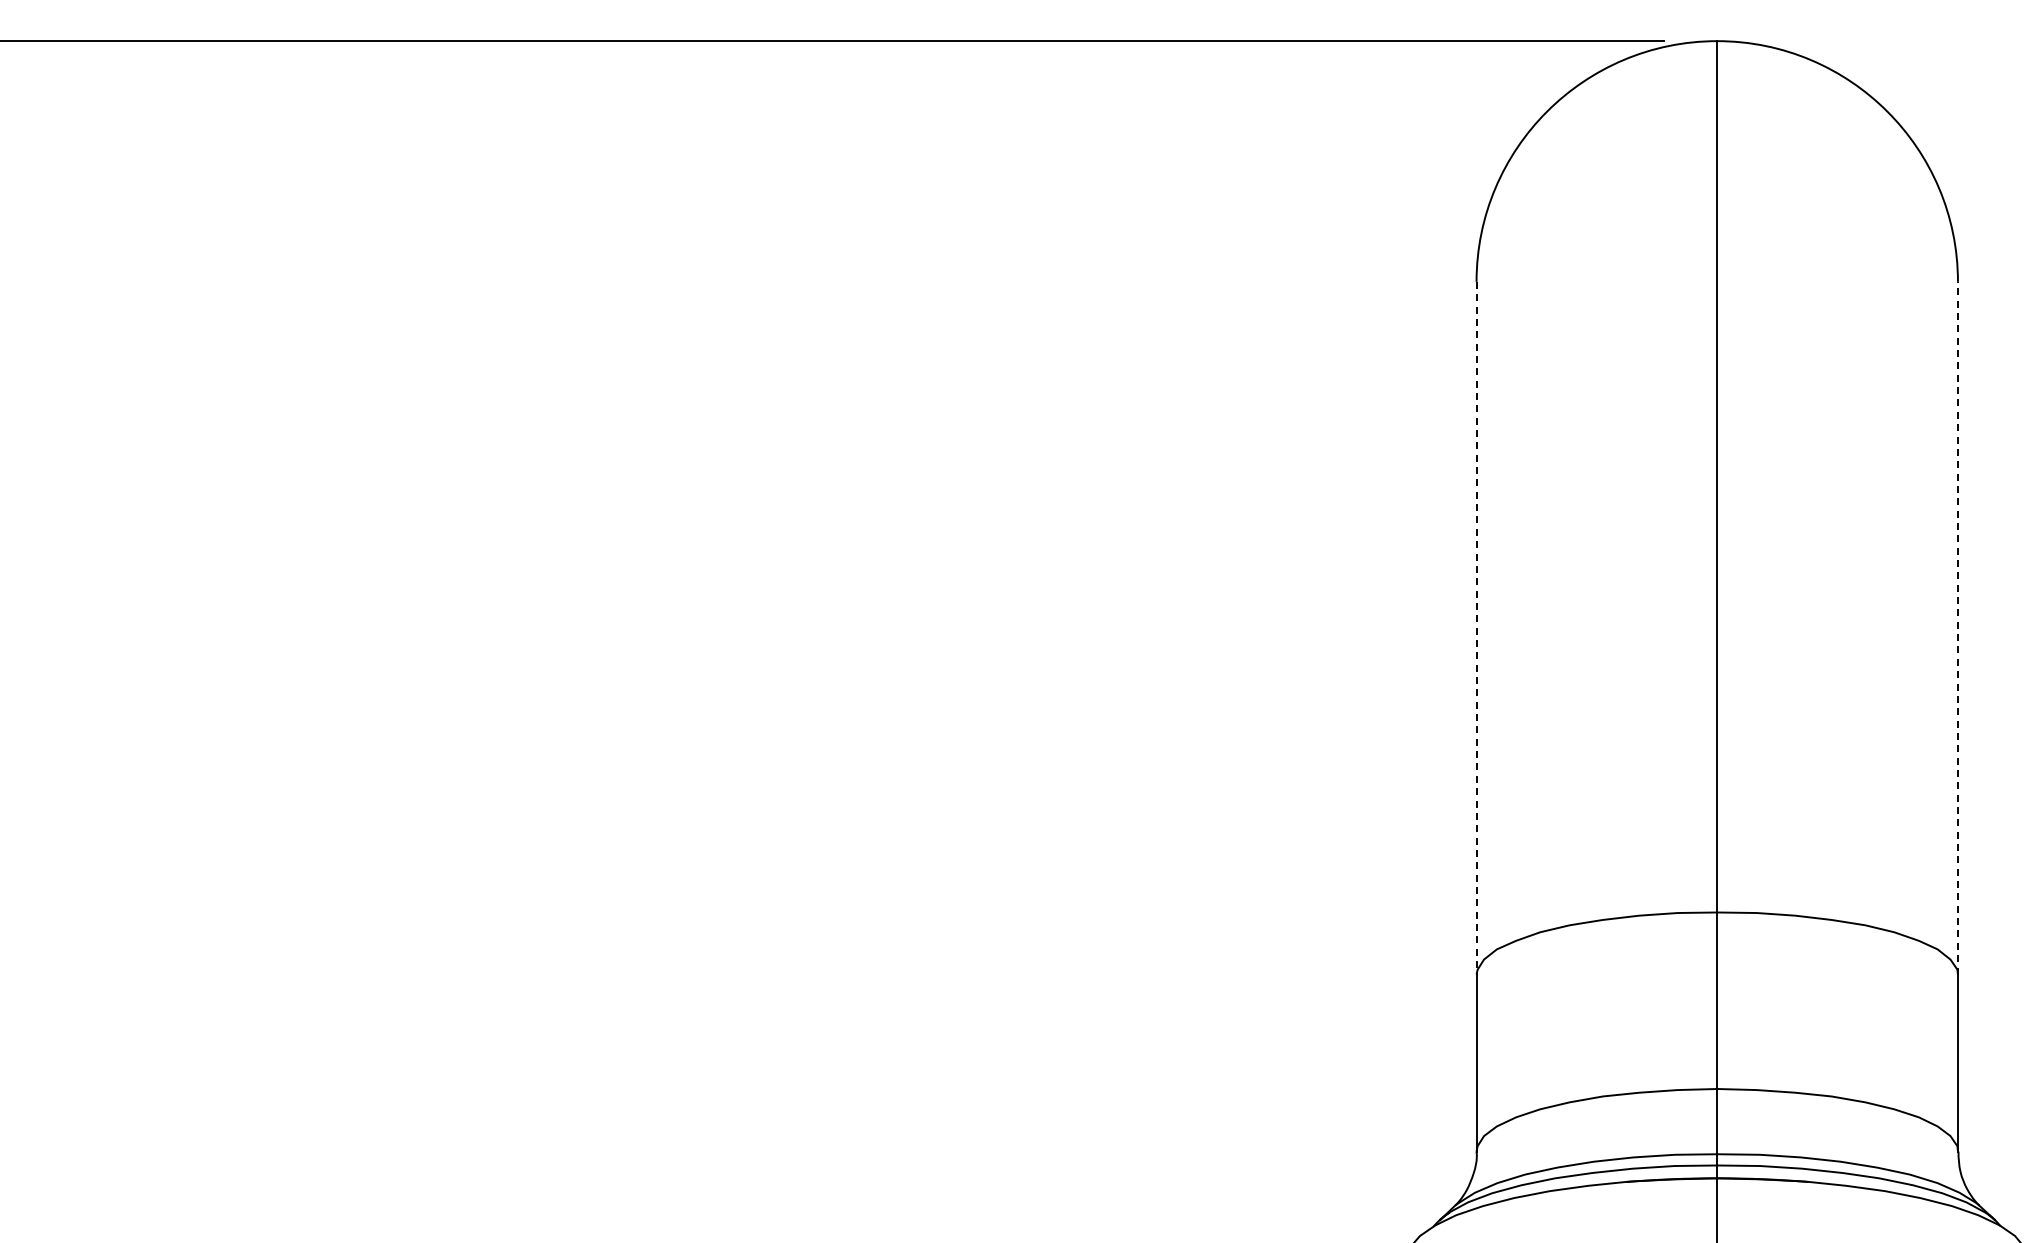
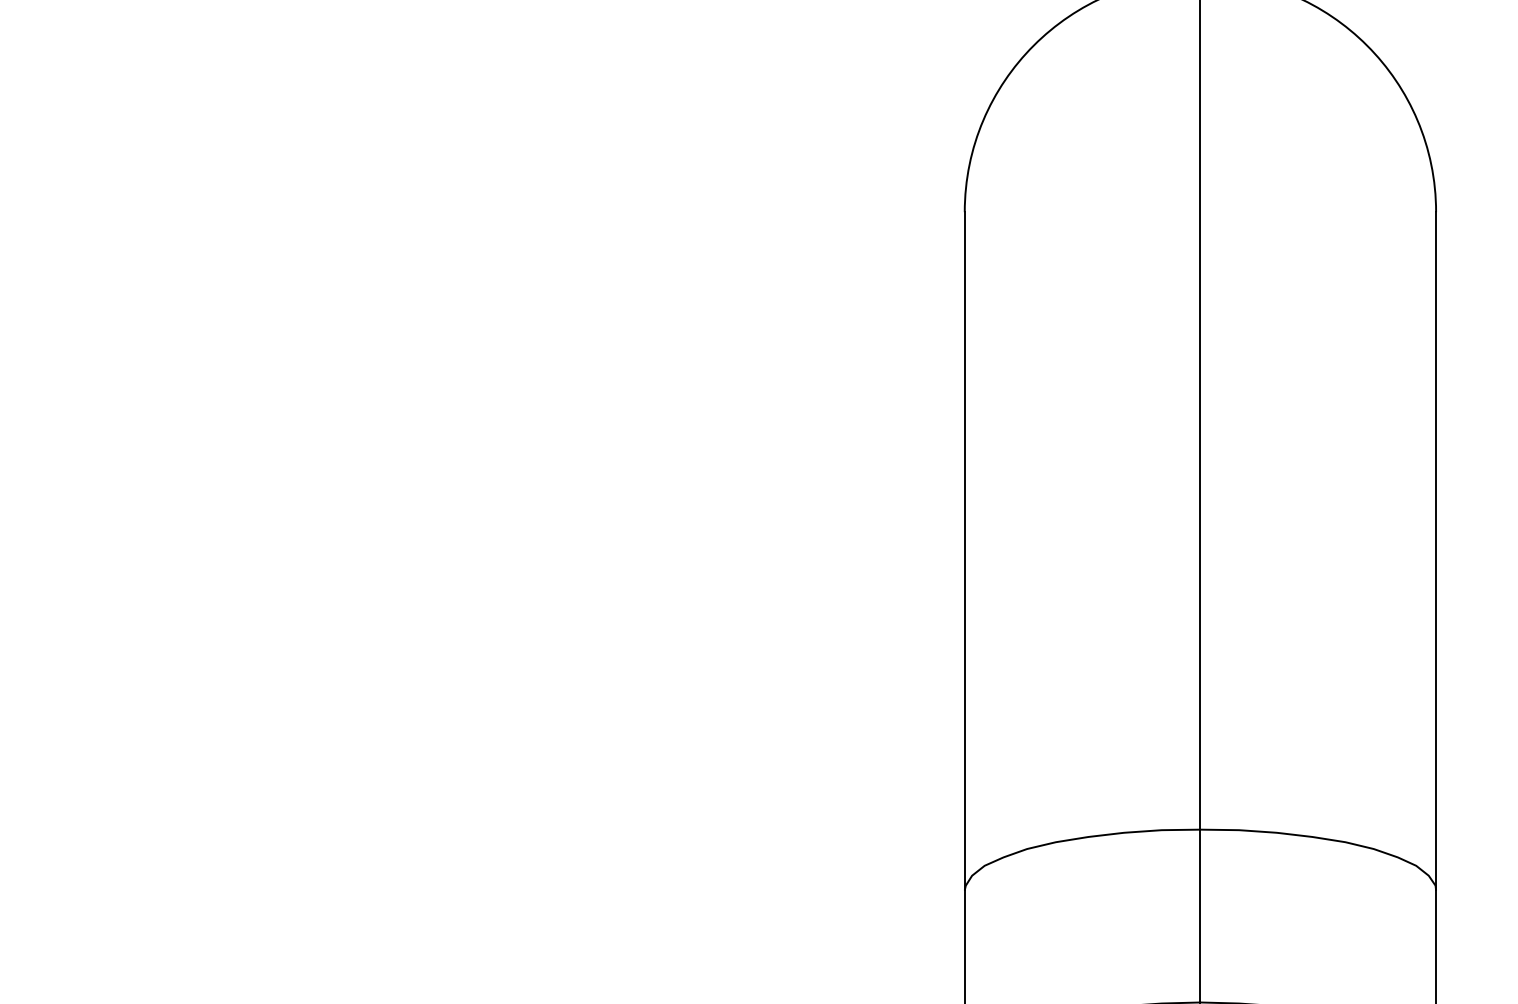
line: (1957, 627) -> (1435, 550), dashed -> solid
line: (1476, 628) -> (964, 551), dashed -> solid

